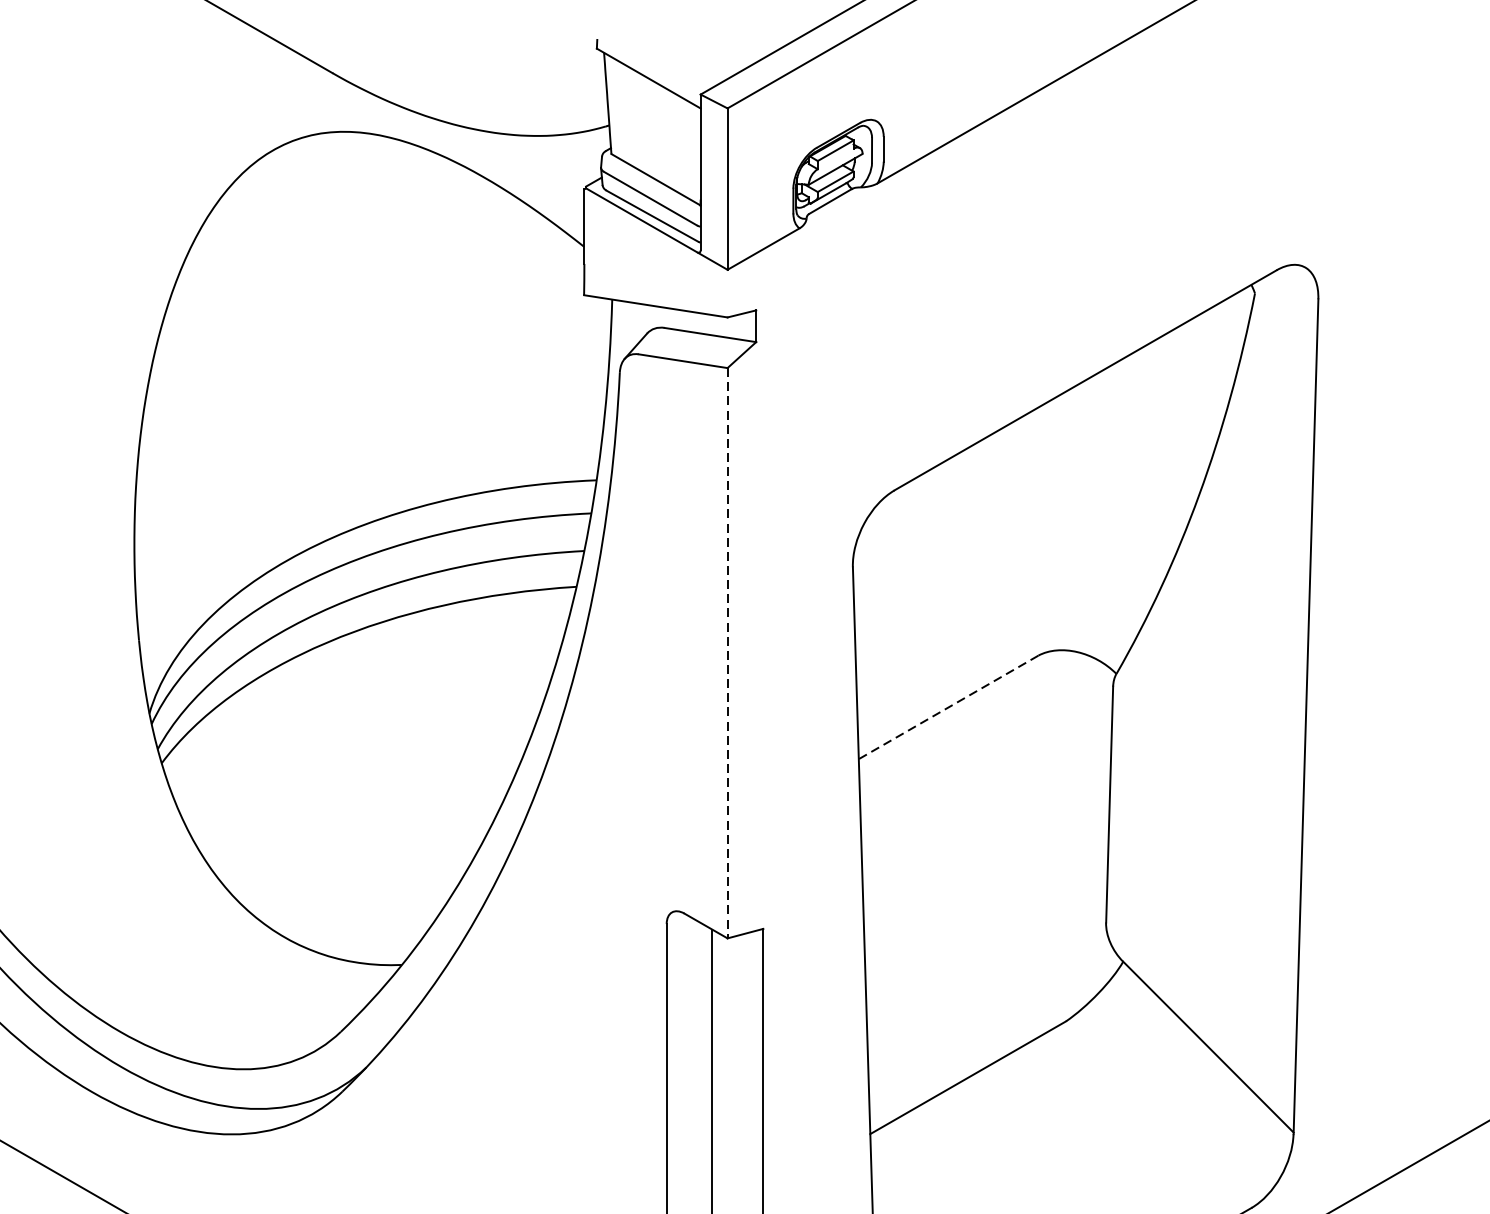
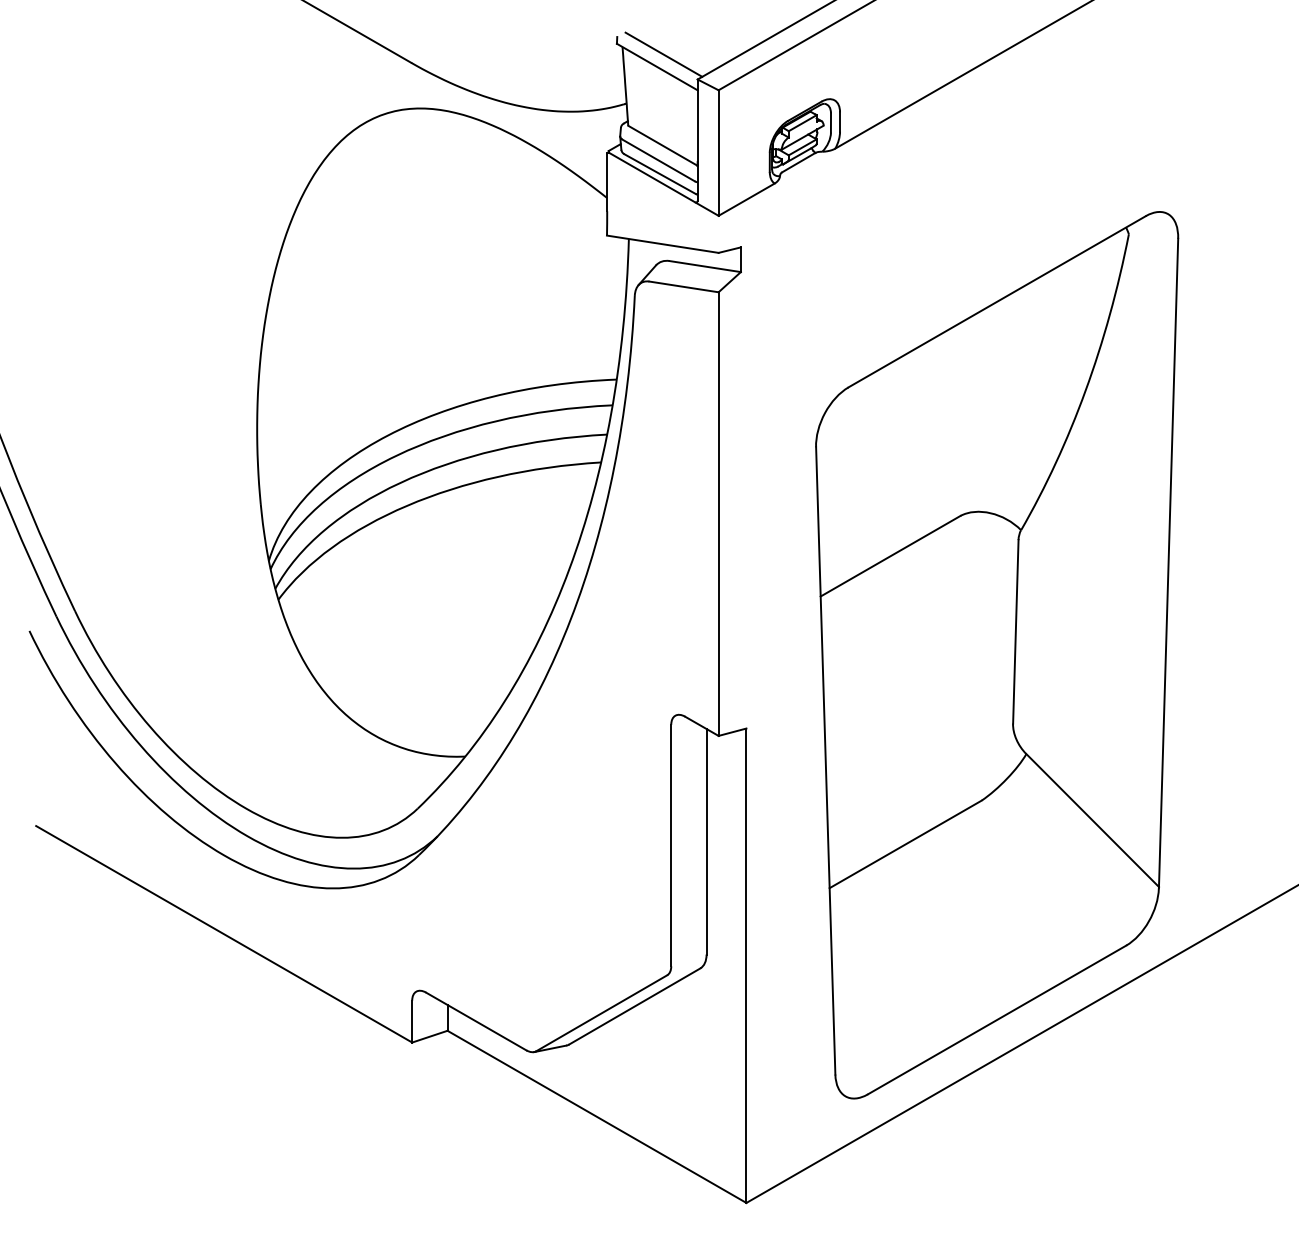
line: (656, 62) -> (663, 54), added
line: (727, 653) -> (718, 514), dashed -> solid
line: (948, 707) -> (890, 556), dashed -> solid

